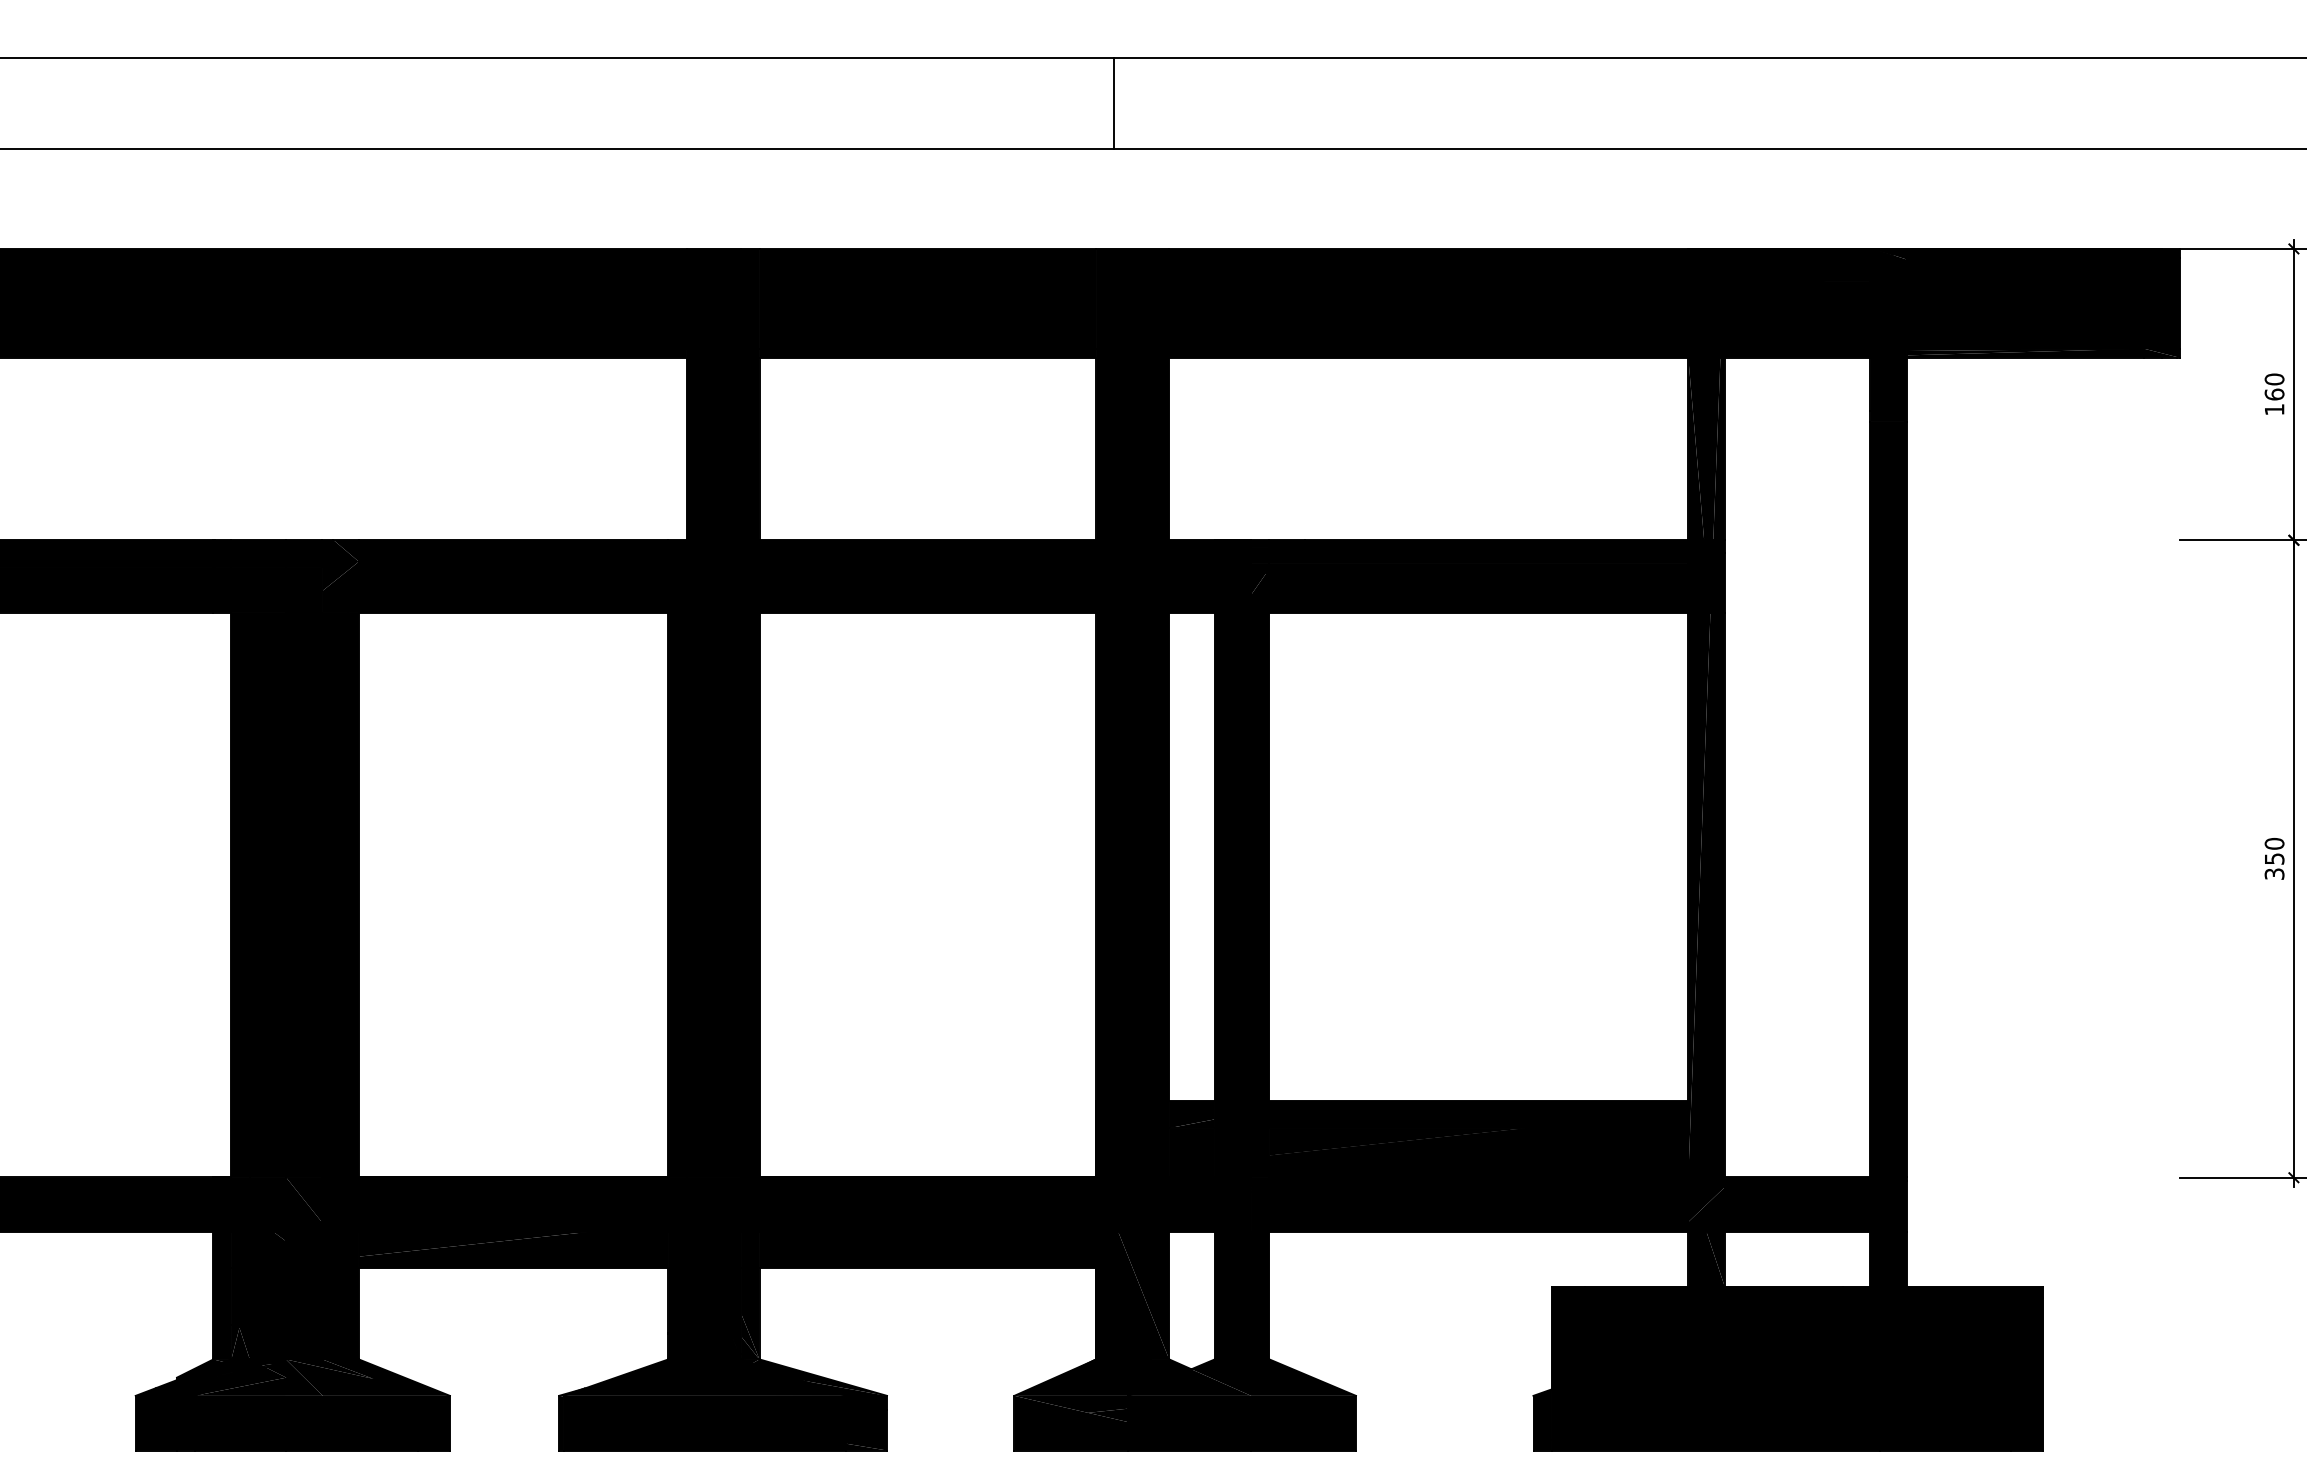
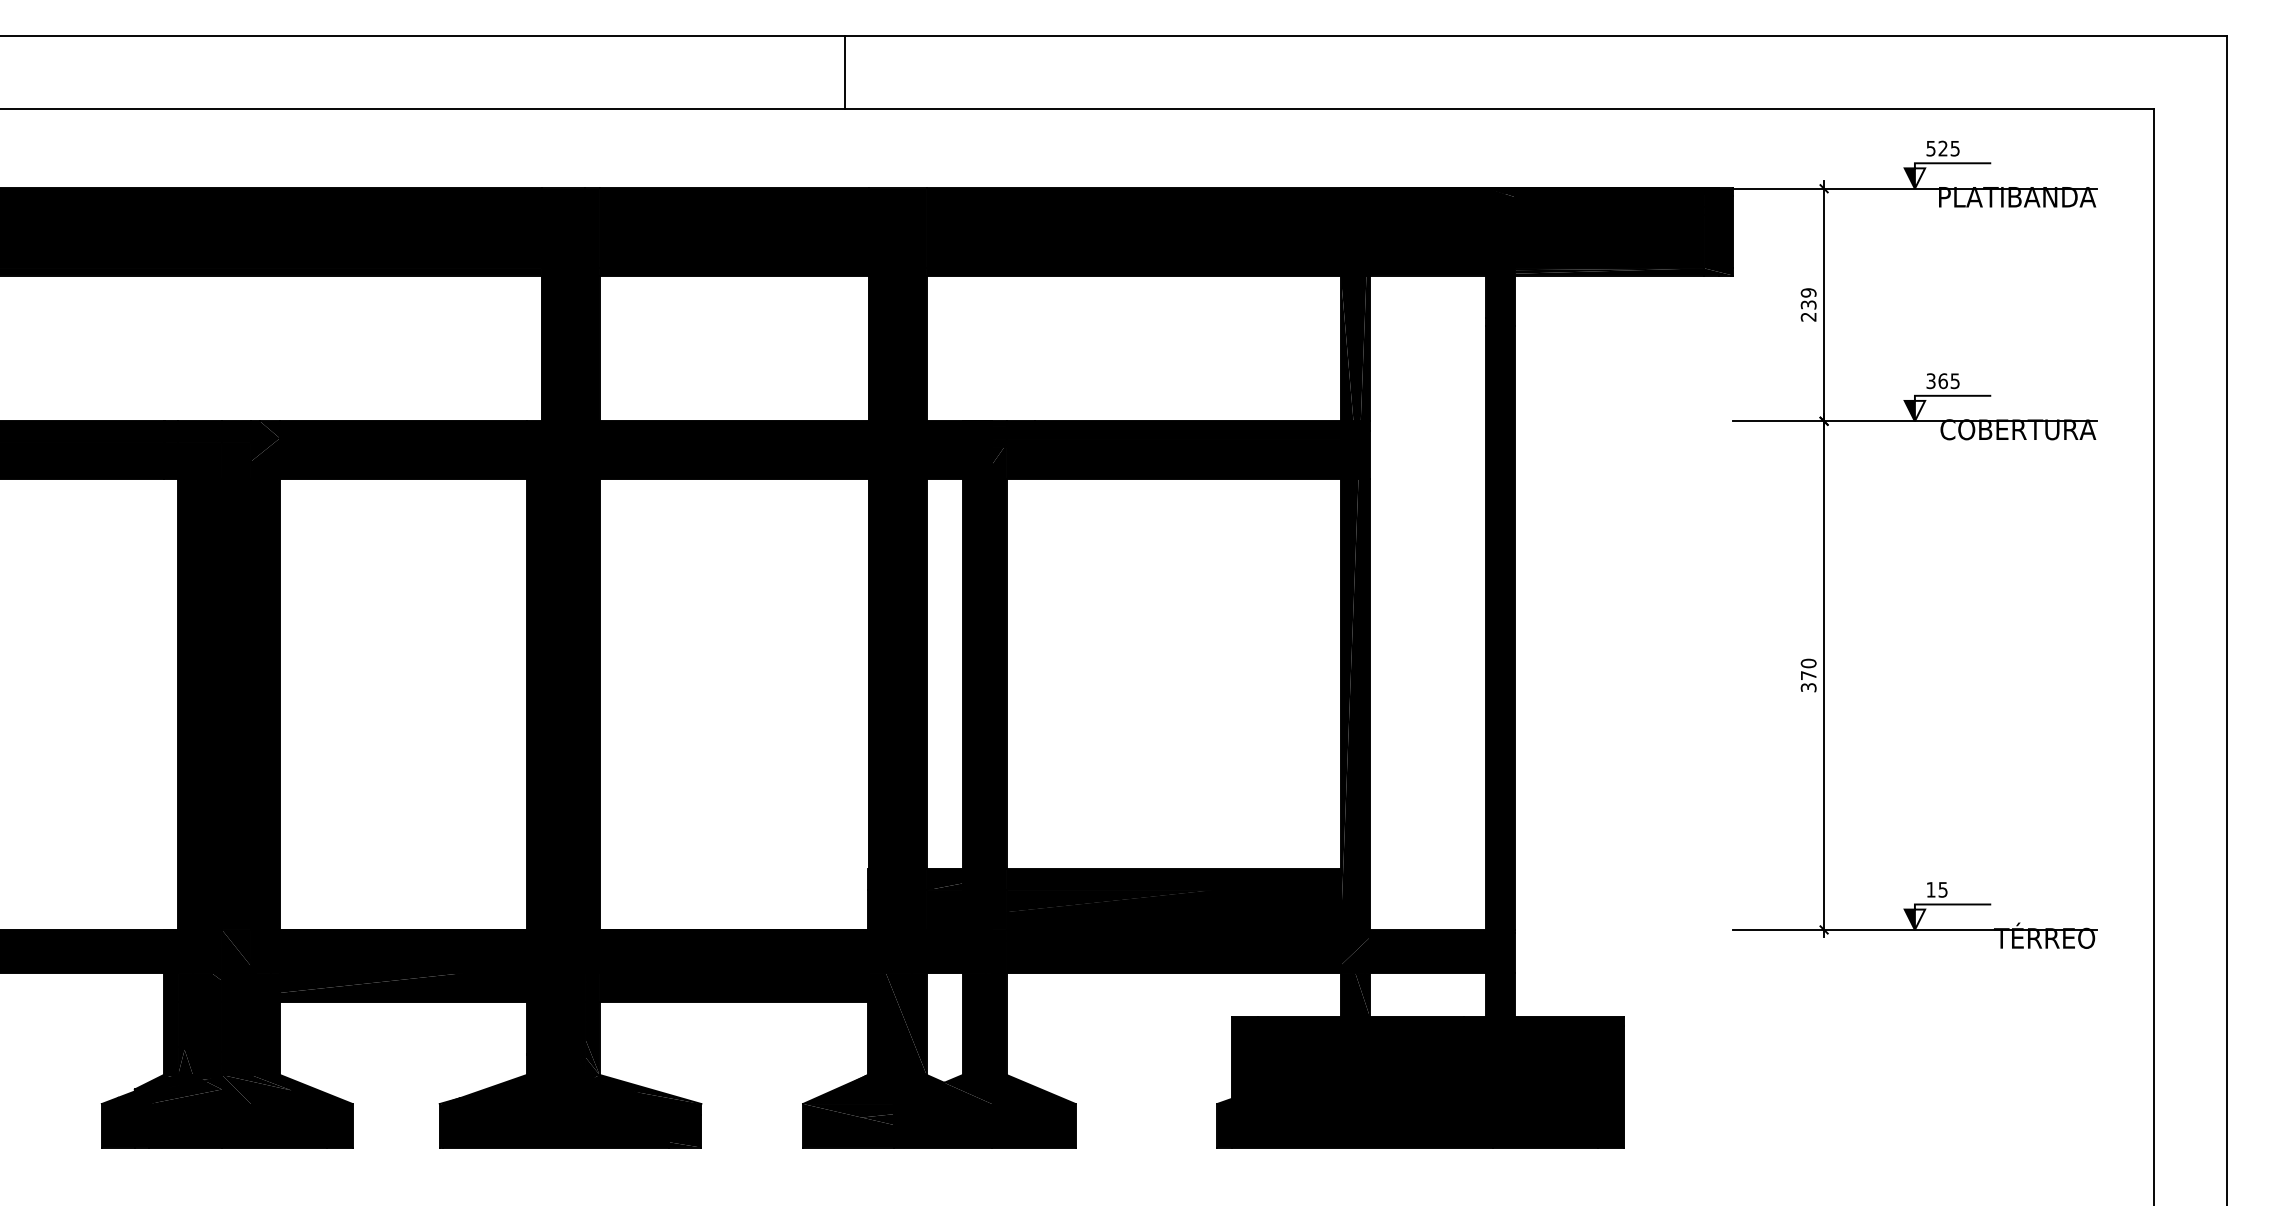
line: (1113, 103) -> (844, 72), moved
text: (2274, 393) -> (1808, 304), 160 -> 239
text: (2274, 858) -> (1808, 675), 350 -> 370

